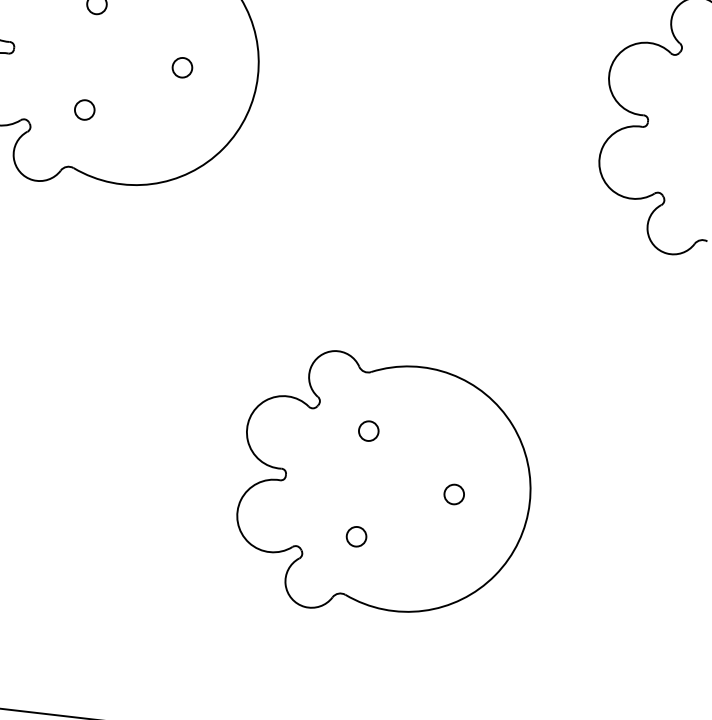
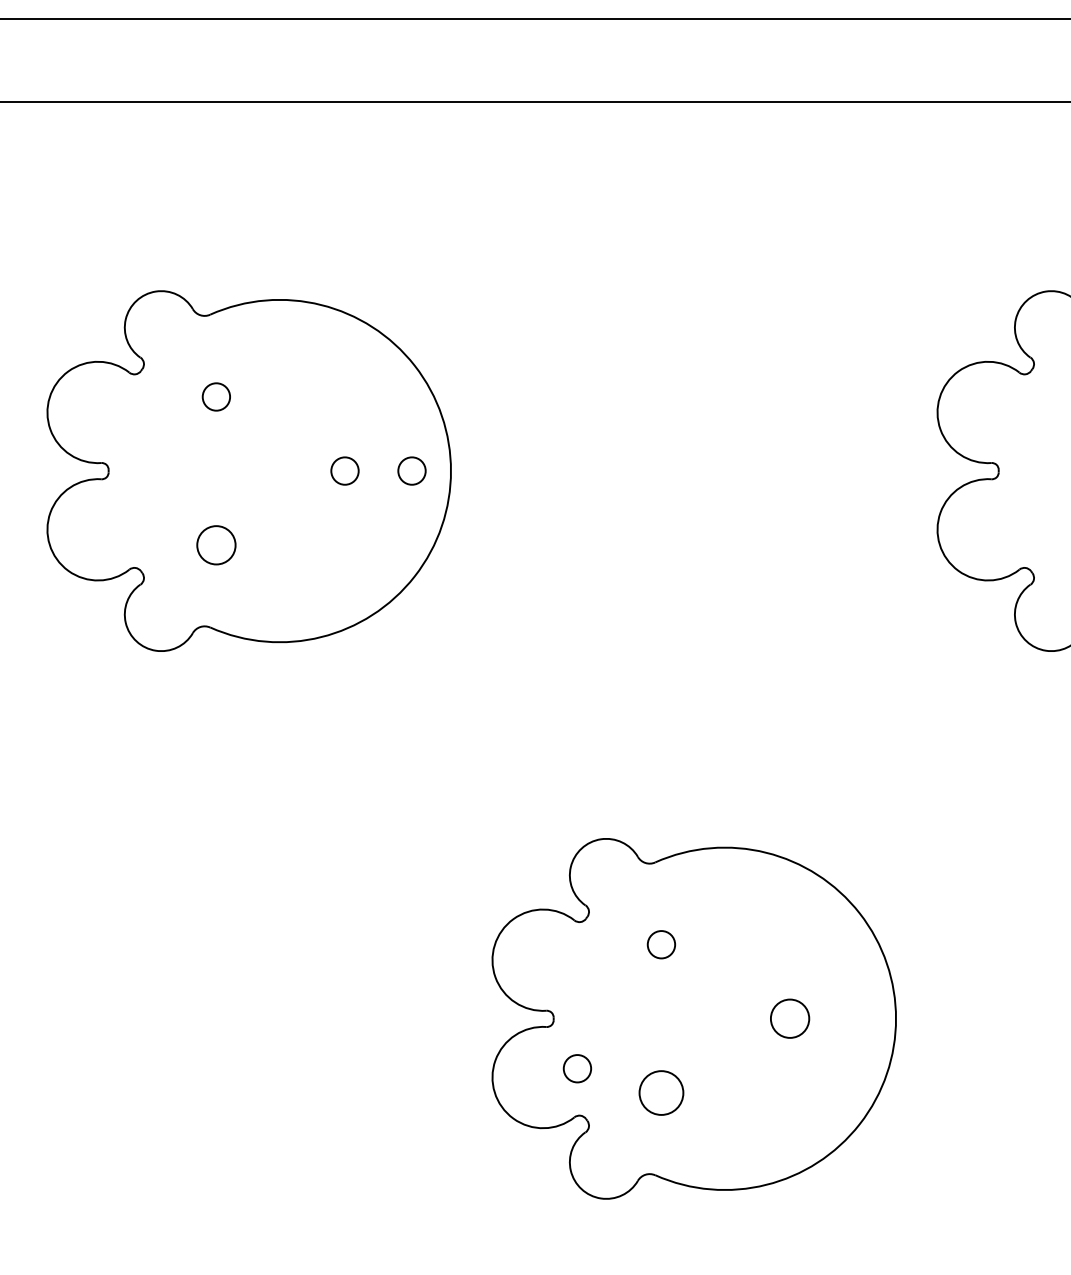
circle: (229, 72) -> (411, 470), added
circle: (84, 109) -> (216, 544), size x1.4
circle: (453, 494) -> (789, 1018), size x1.4
circle: (298, 512) -> (577, 1068), added
circle: (356, 536) -> (661, 1092), size x1.6

